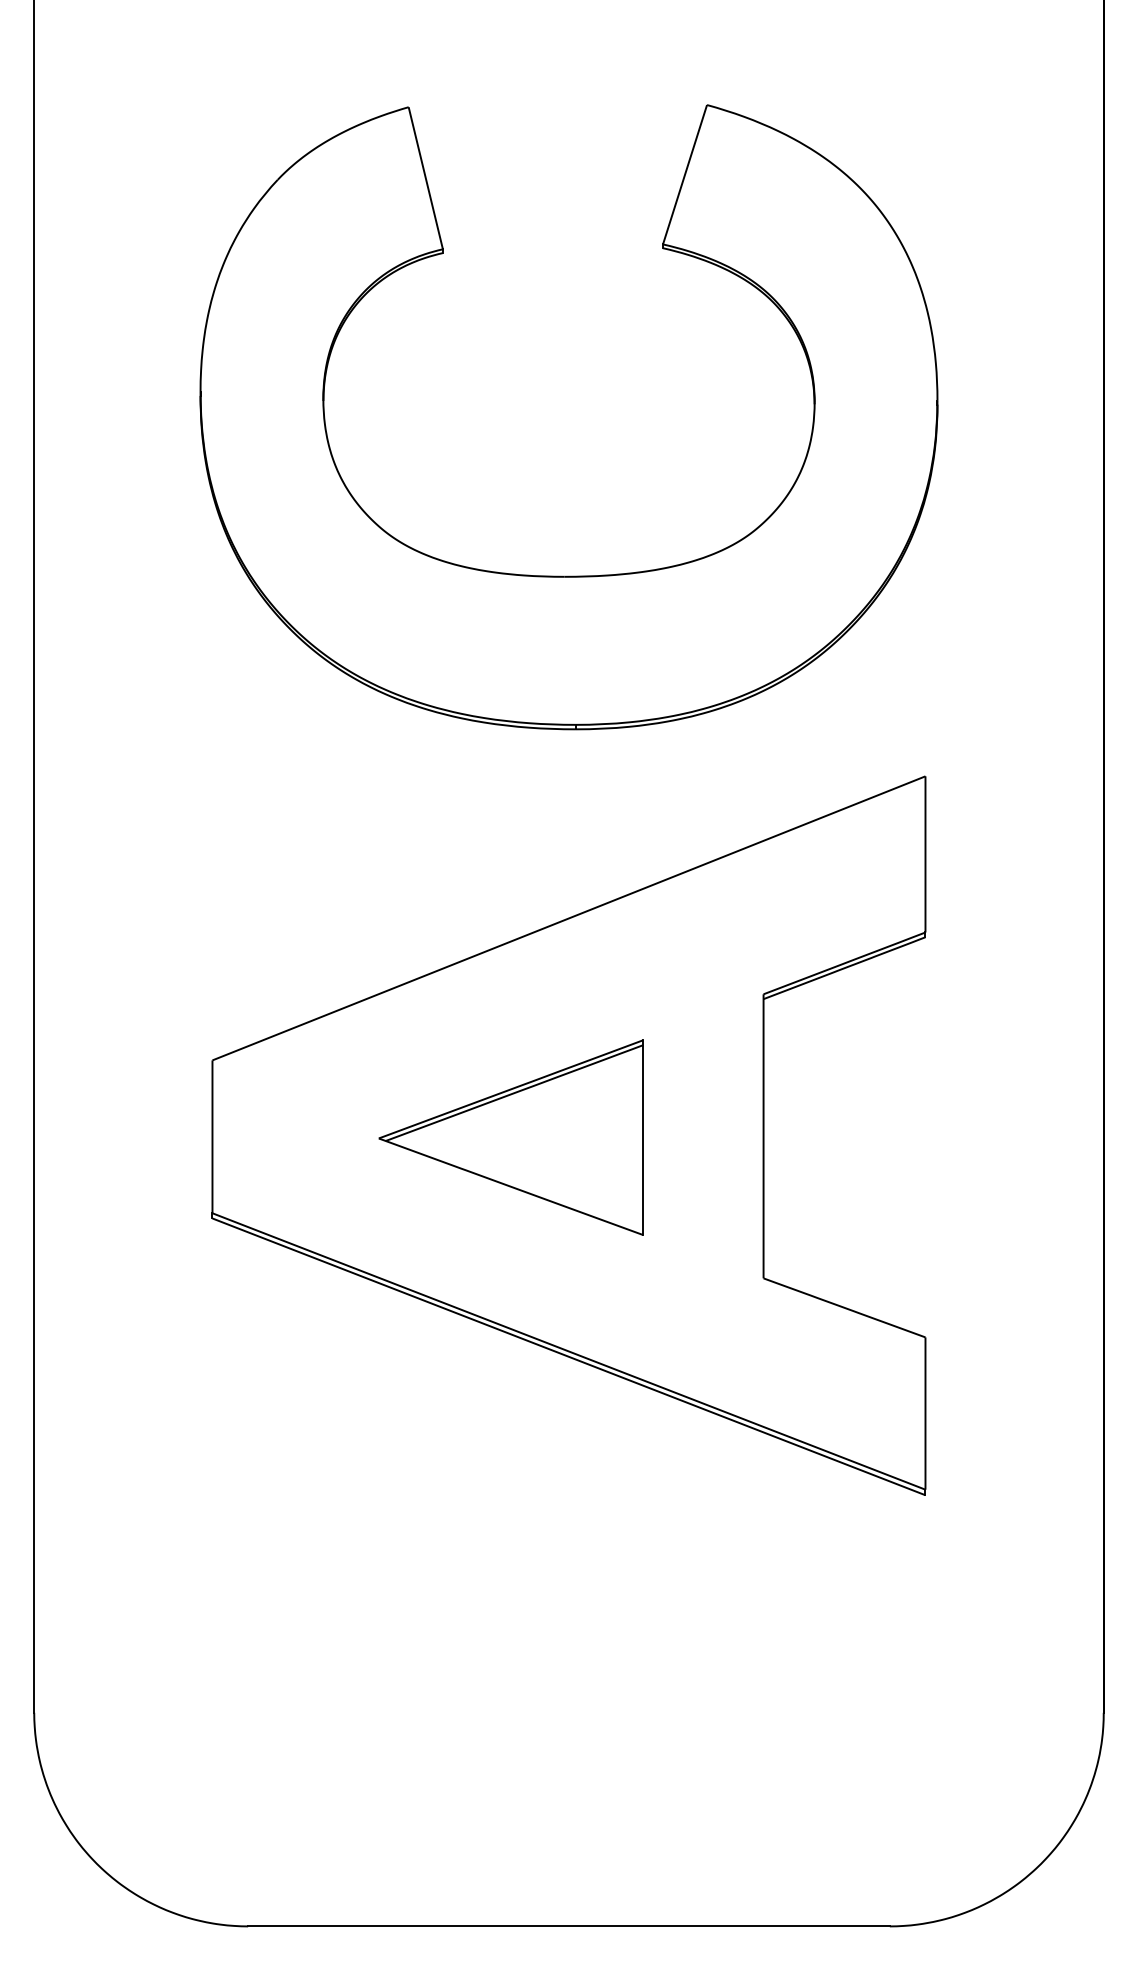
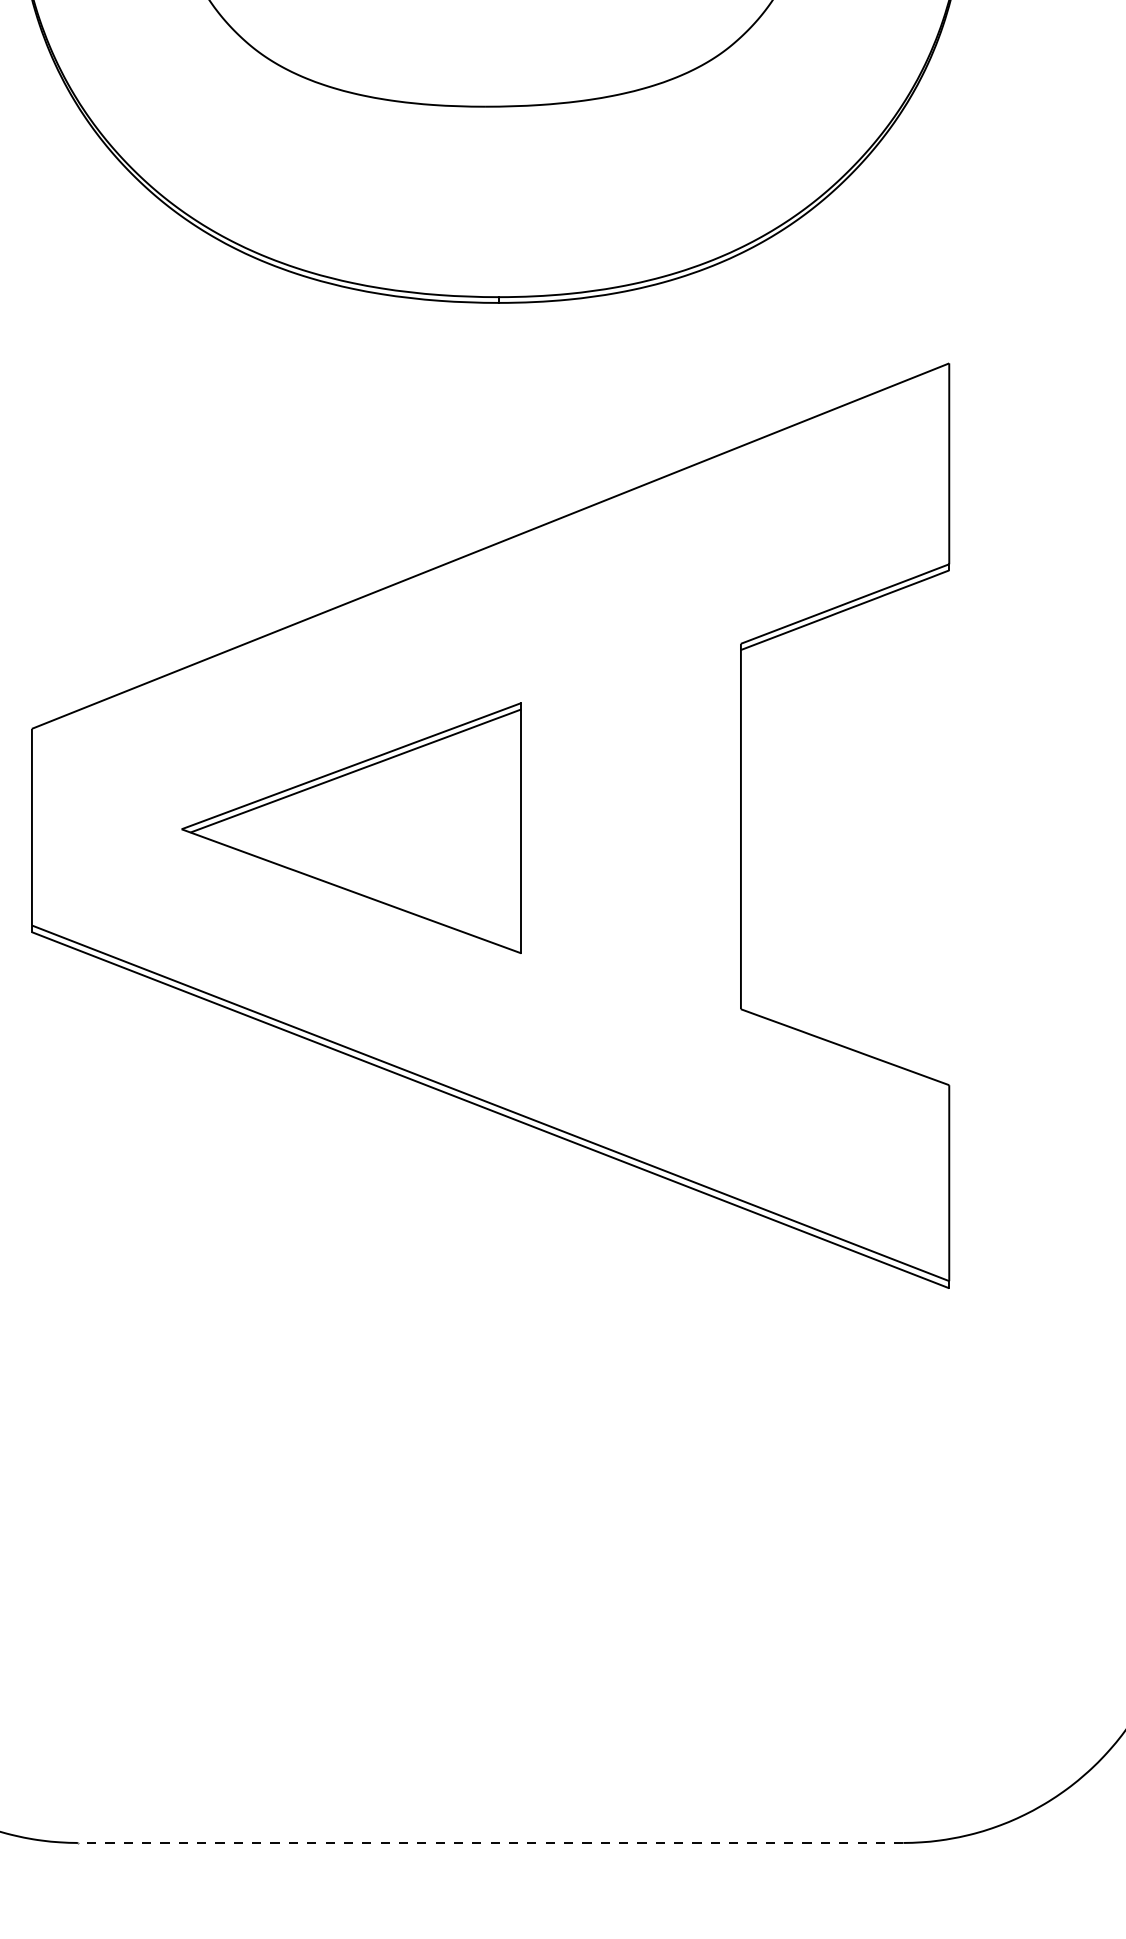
part: (510, 1137) -> (351, 828), moved
line: (568, 1926) -> (489, 1843), solid -> dashed

